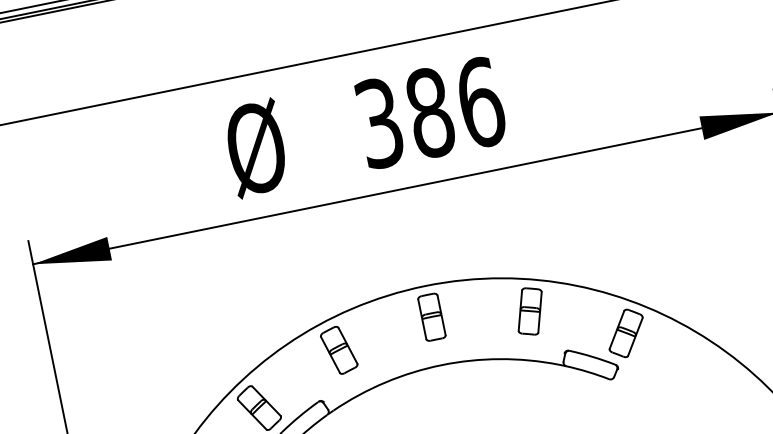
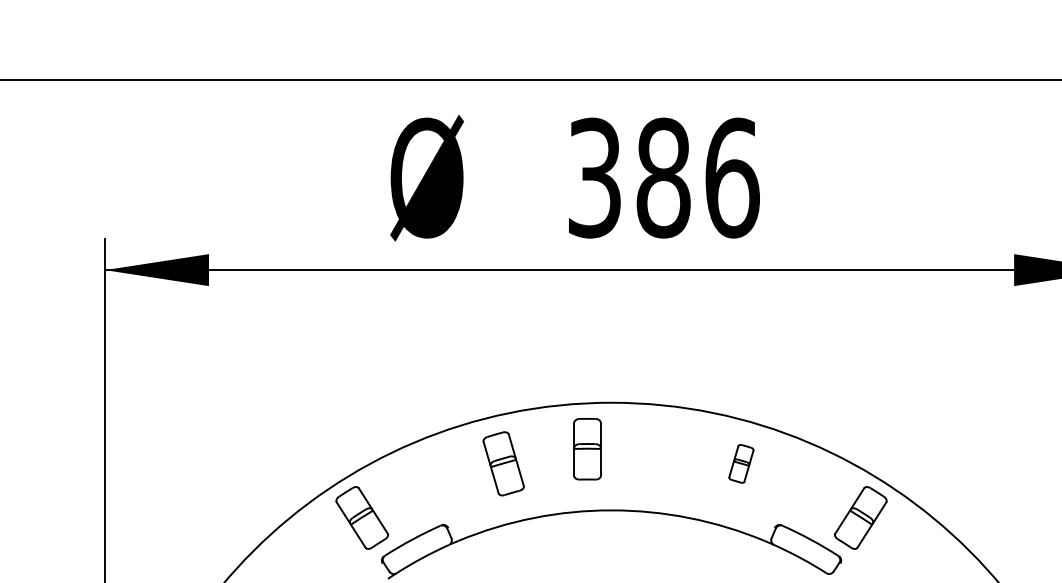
part: (530, 311) -> (741, 463), size x0.6
part: (431, 317) -> (587, 449), moved
part: (339, 350) -> (503, 463), moved

